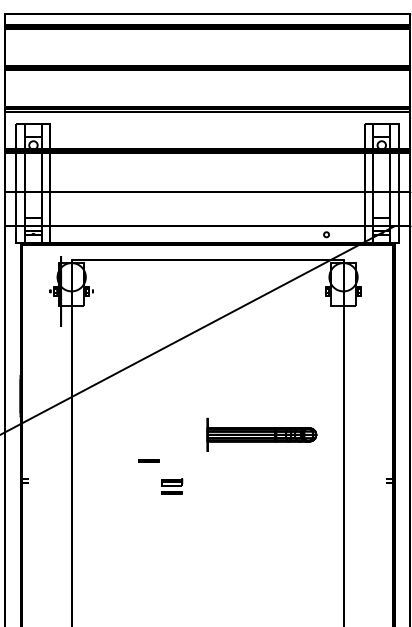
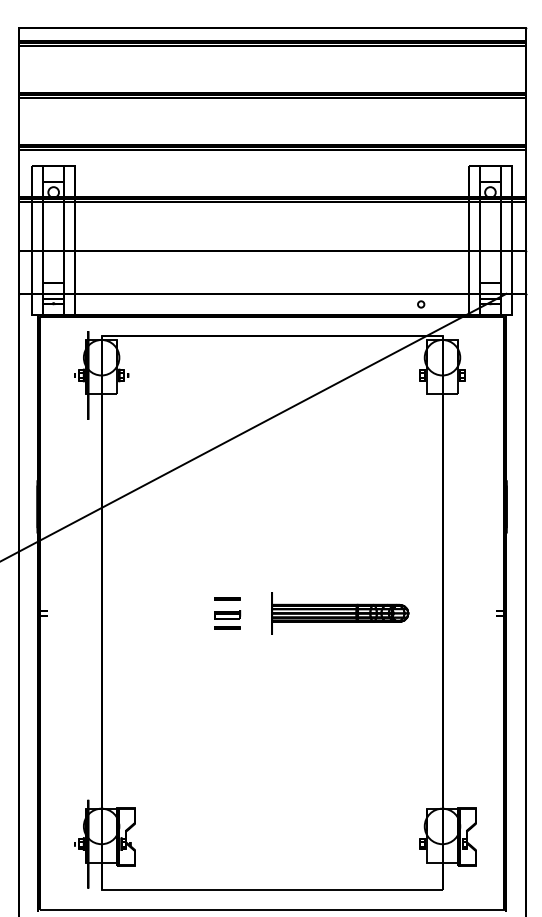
part: (262, 434) -> (340, 613), moved
line: (148, 460) -> (227, 598), moved

